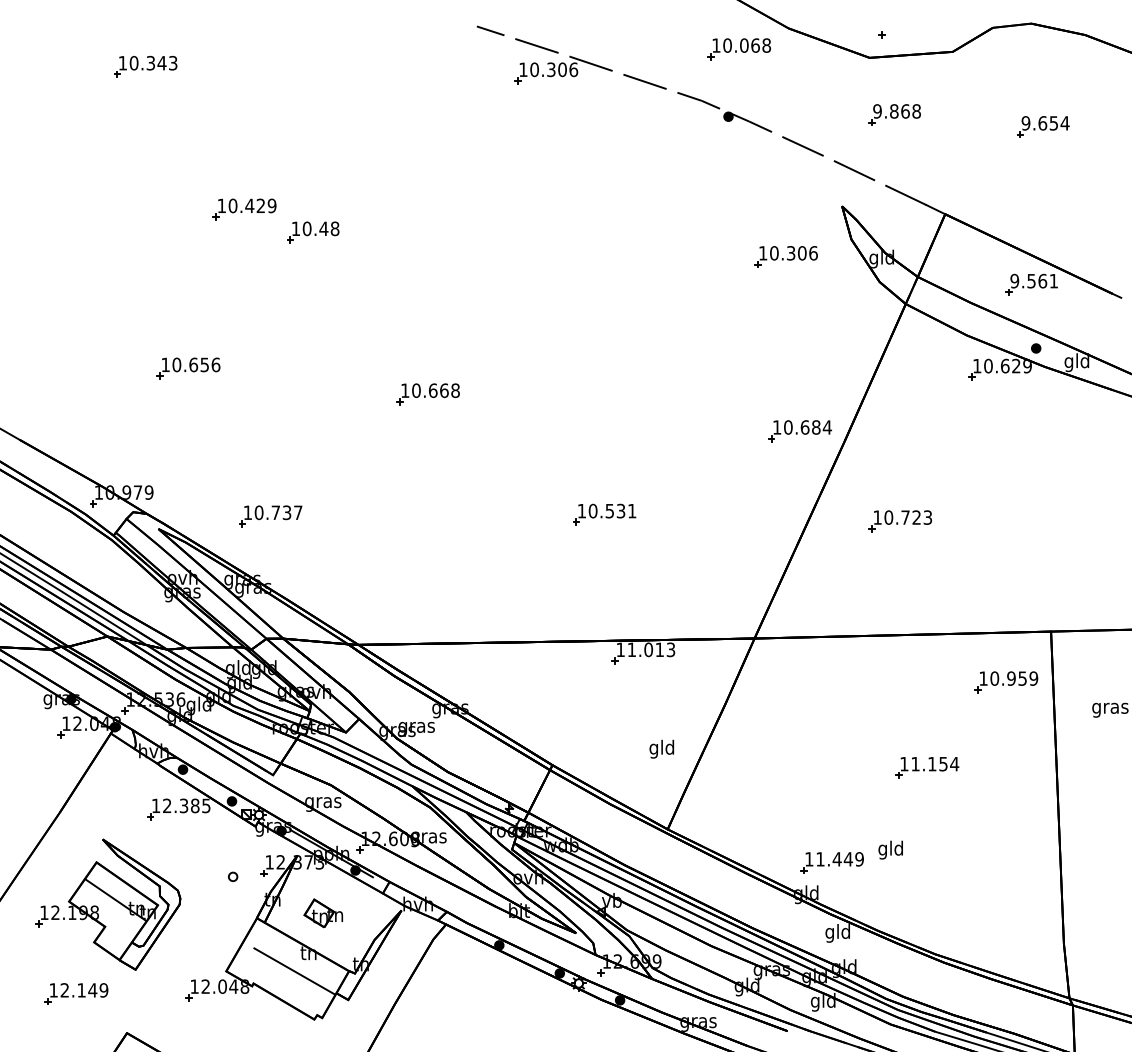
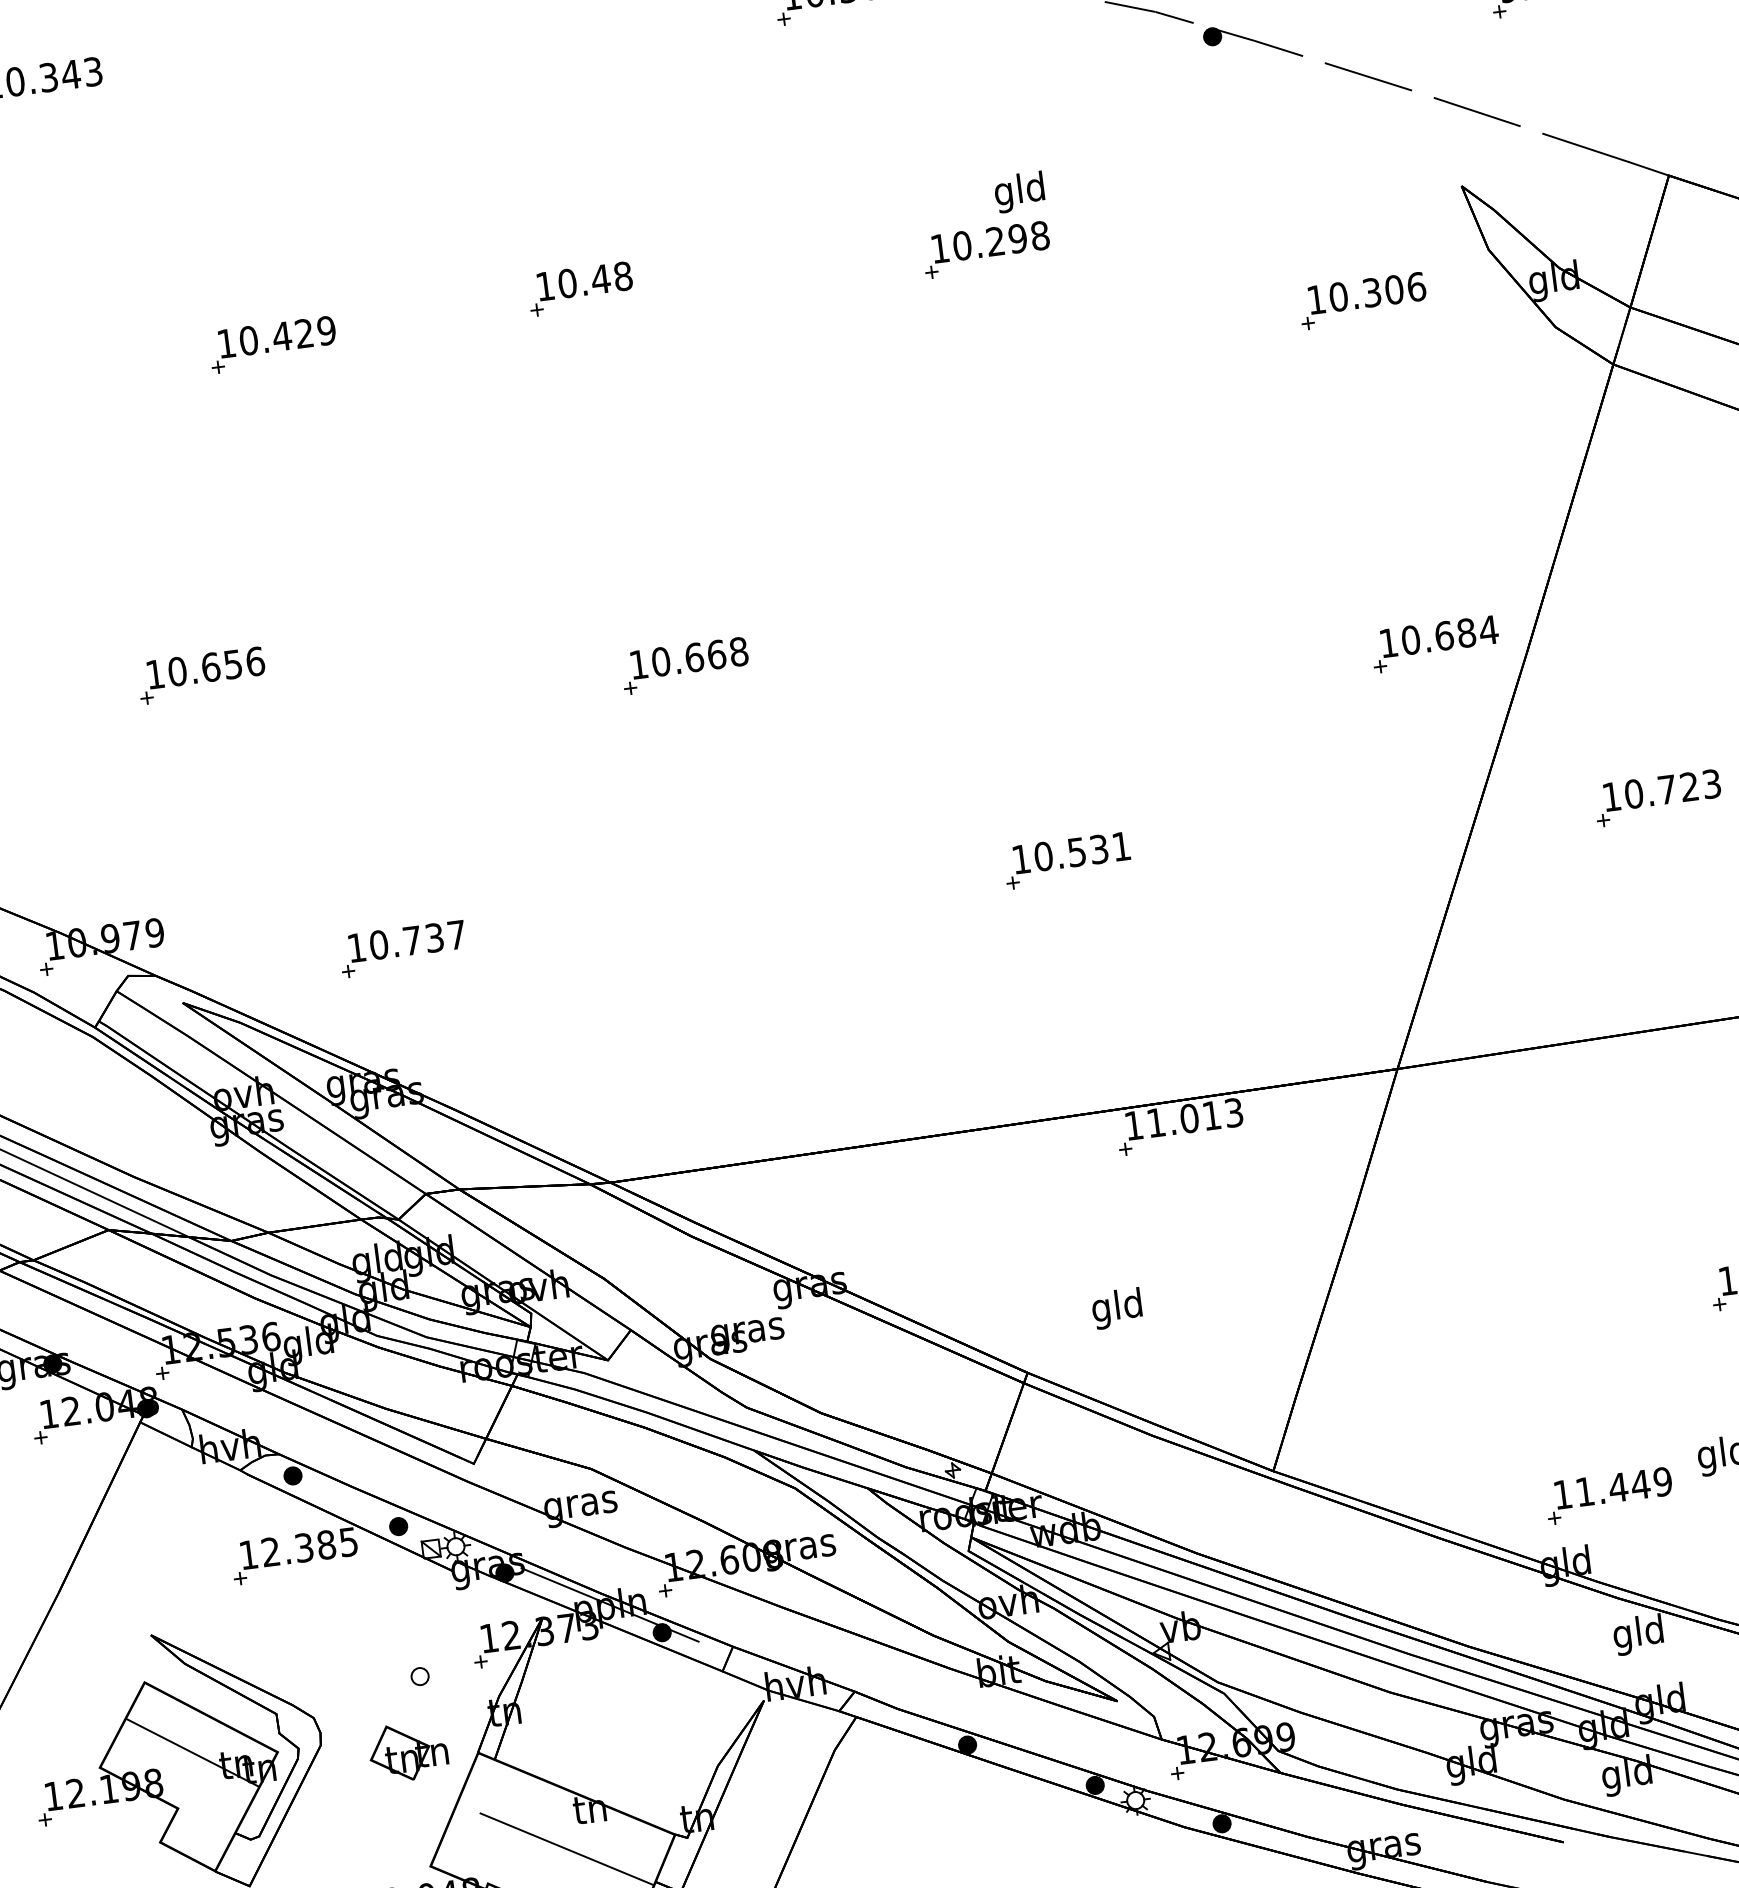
part: (603, 195) -> (983, 225), added
part: (313, 232) -> (581, 289), moved
text: (661, 748) -> (1116, 1307), moved
part: (322, 913) -> (406, 1752), moved

